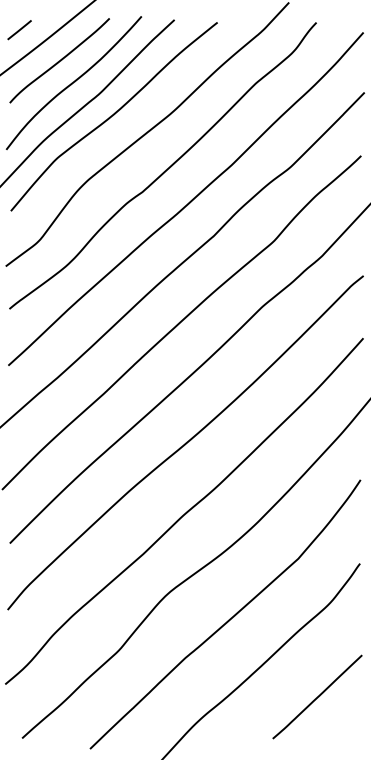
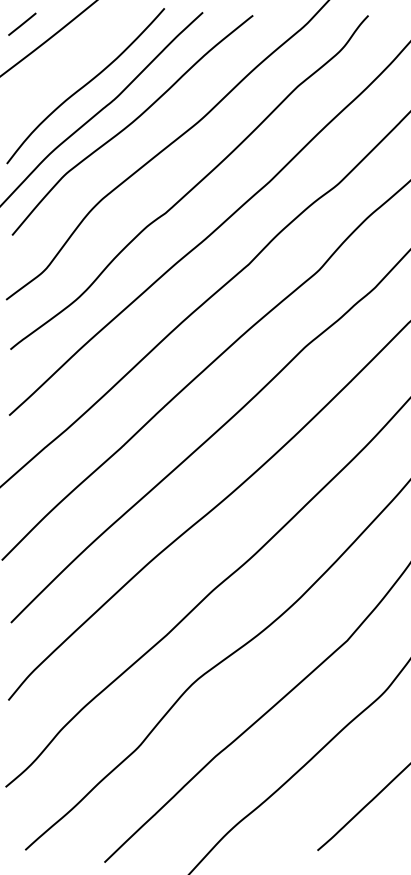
curve: (59, 60) -> (68, 59), removed

